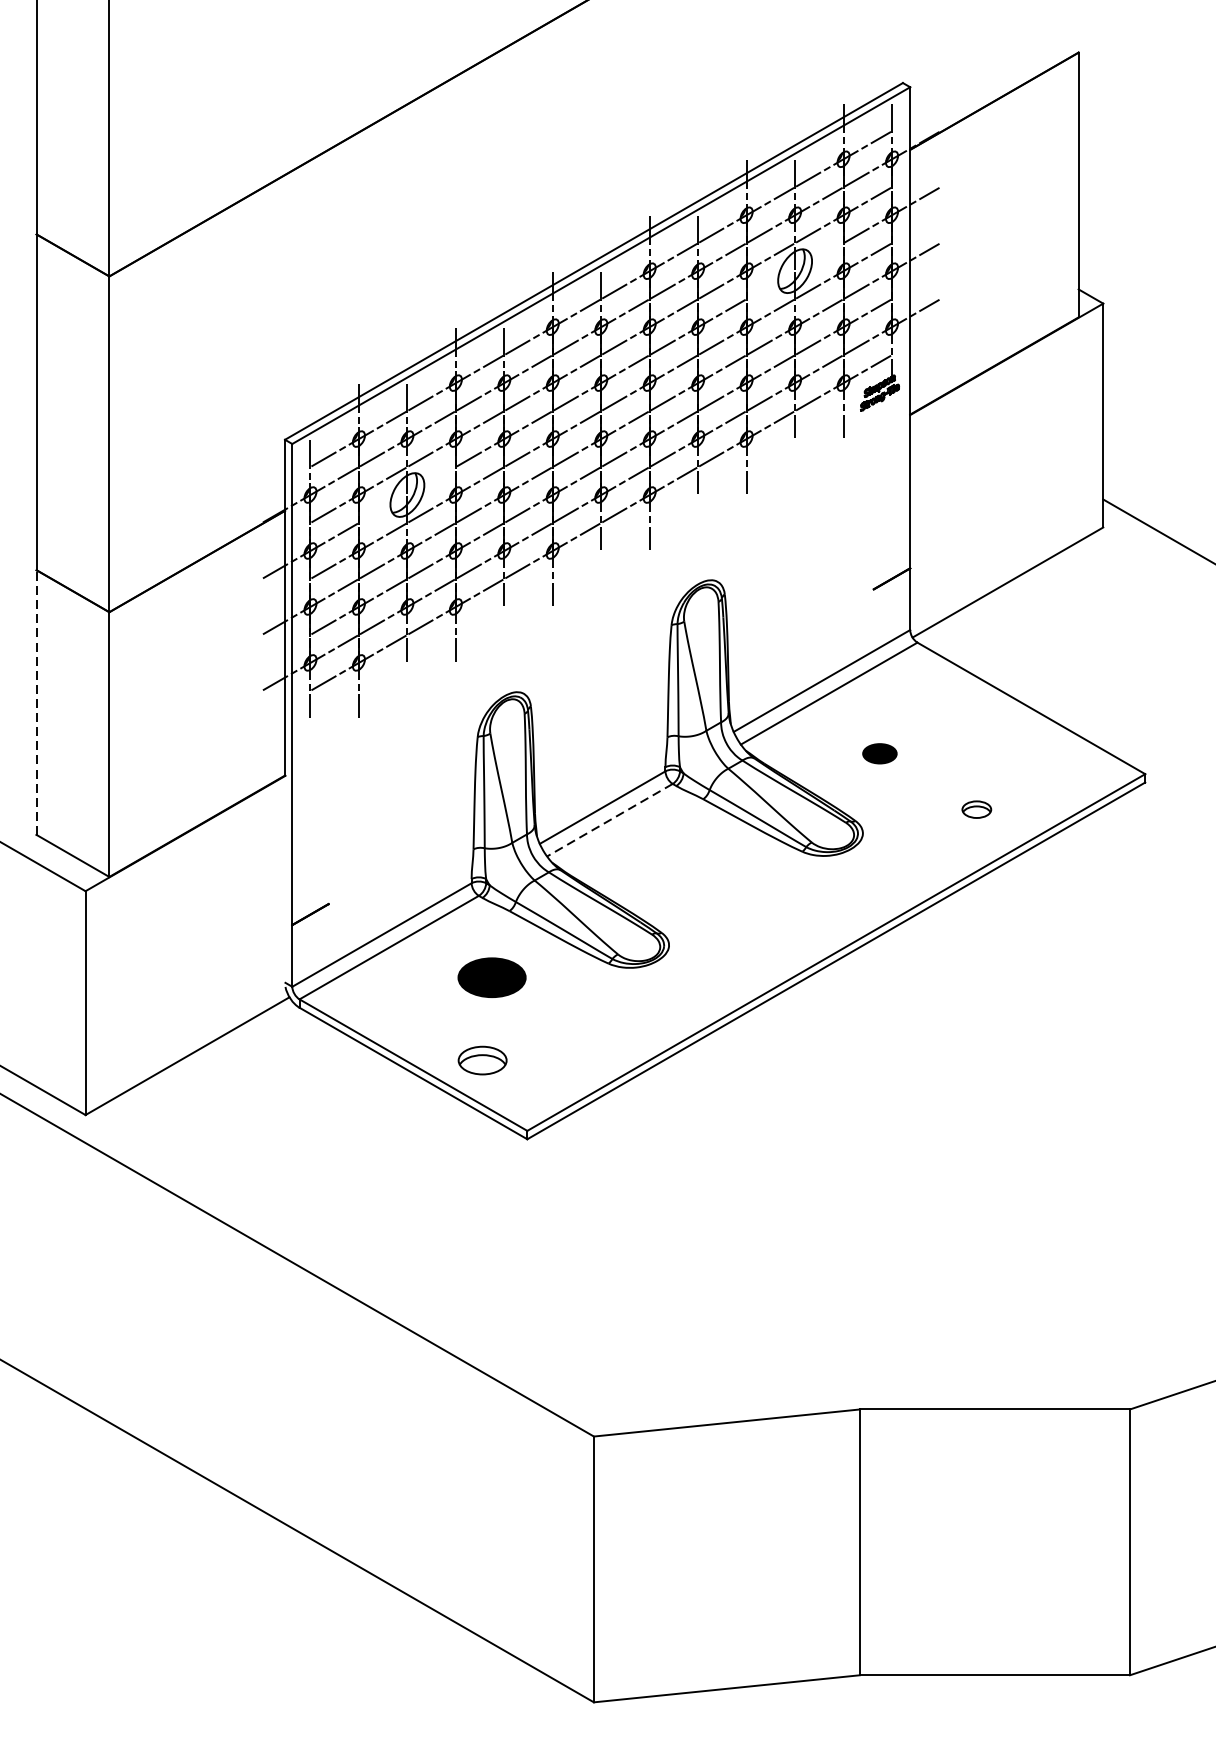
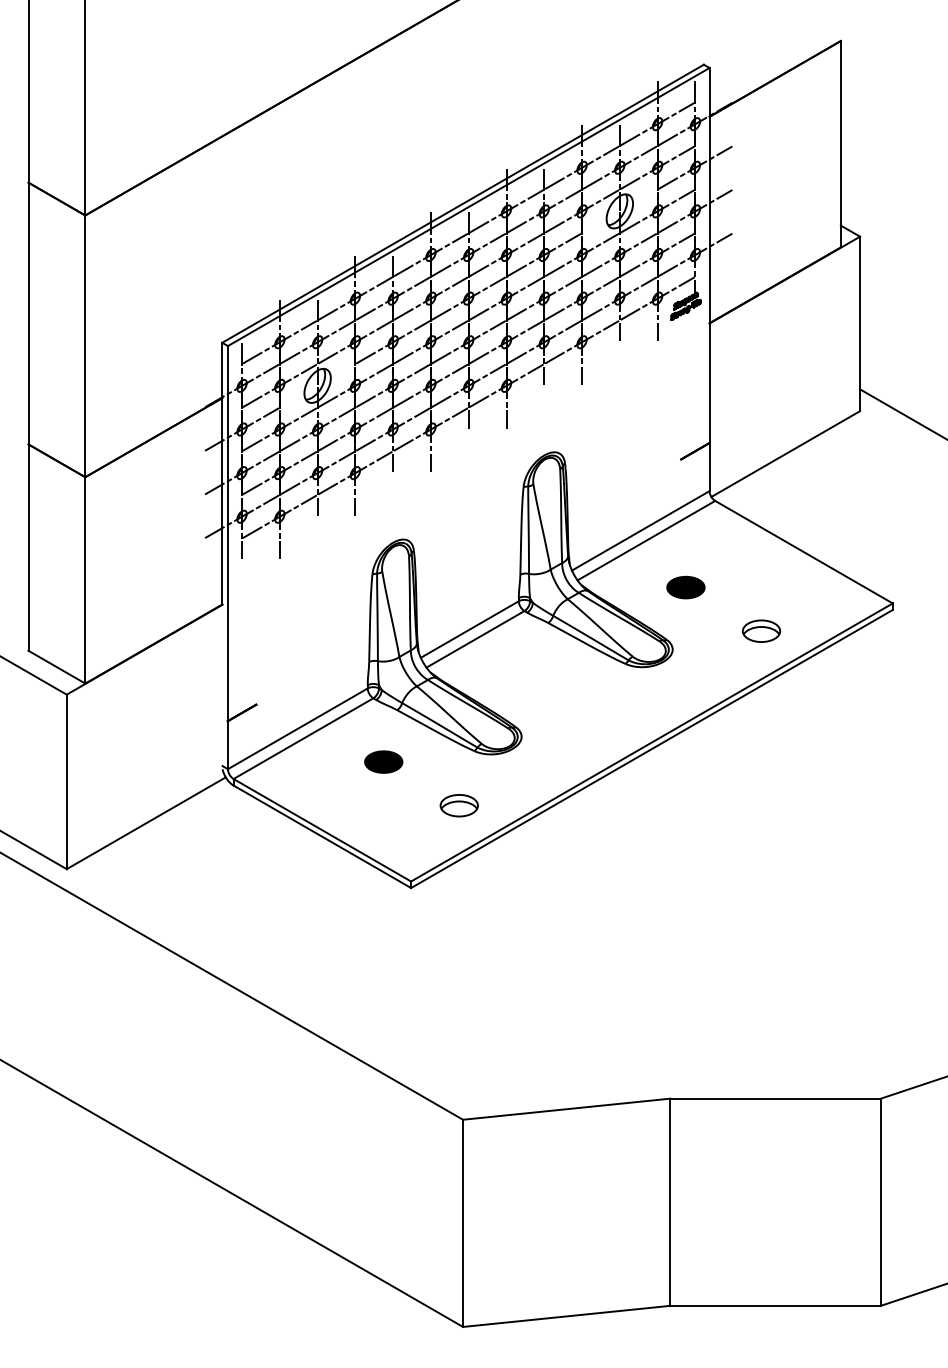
line: (36, 702) -> (28, 547), dashed -> solid
part: (879, 753) -> (685, 587), size x1.43
part: (976, 808) -> (761, 630), size x1.67
line: (609, 820) -> (475, 639), dashed -> solid
part: (491, 976) -> (383, 761), size x0.71
part: (481, 1060) -> (458, 805), moved

